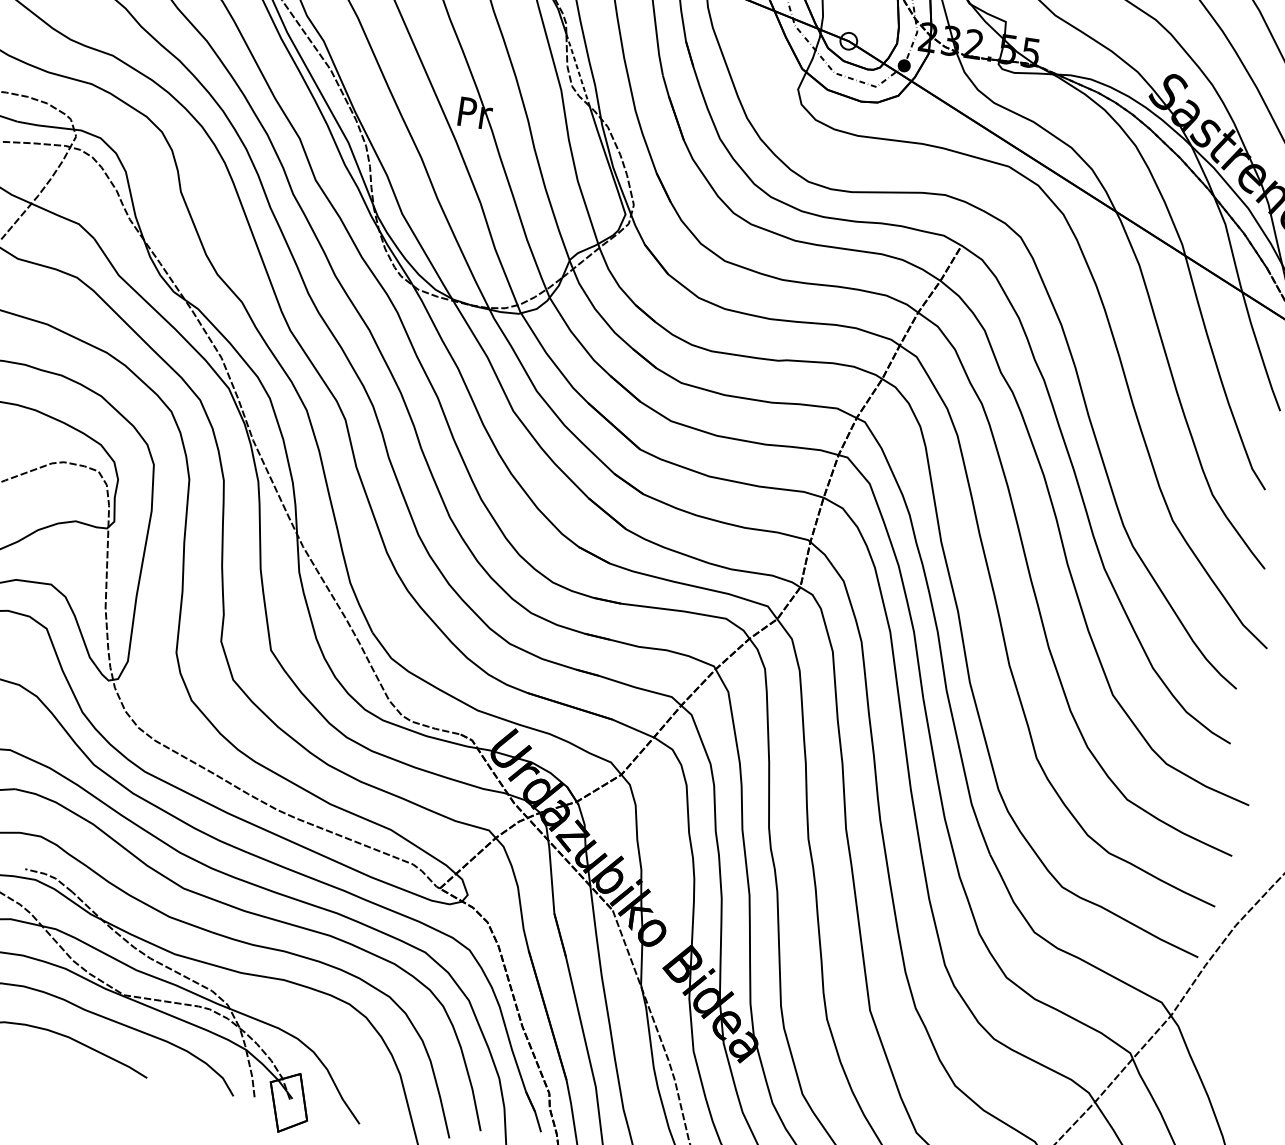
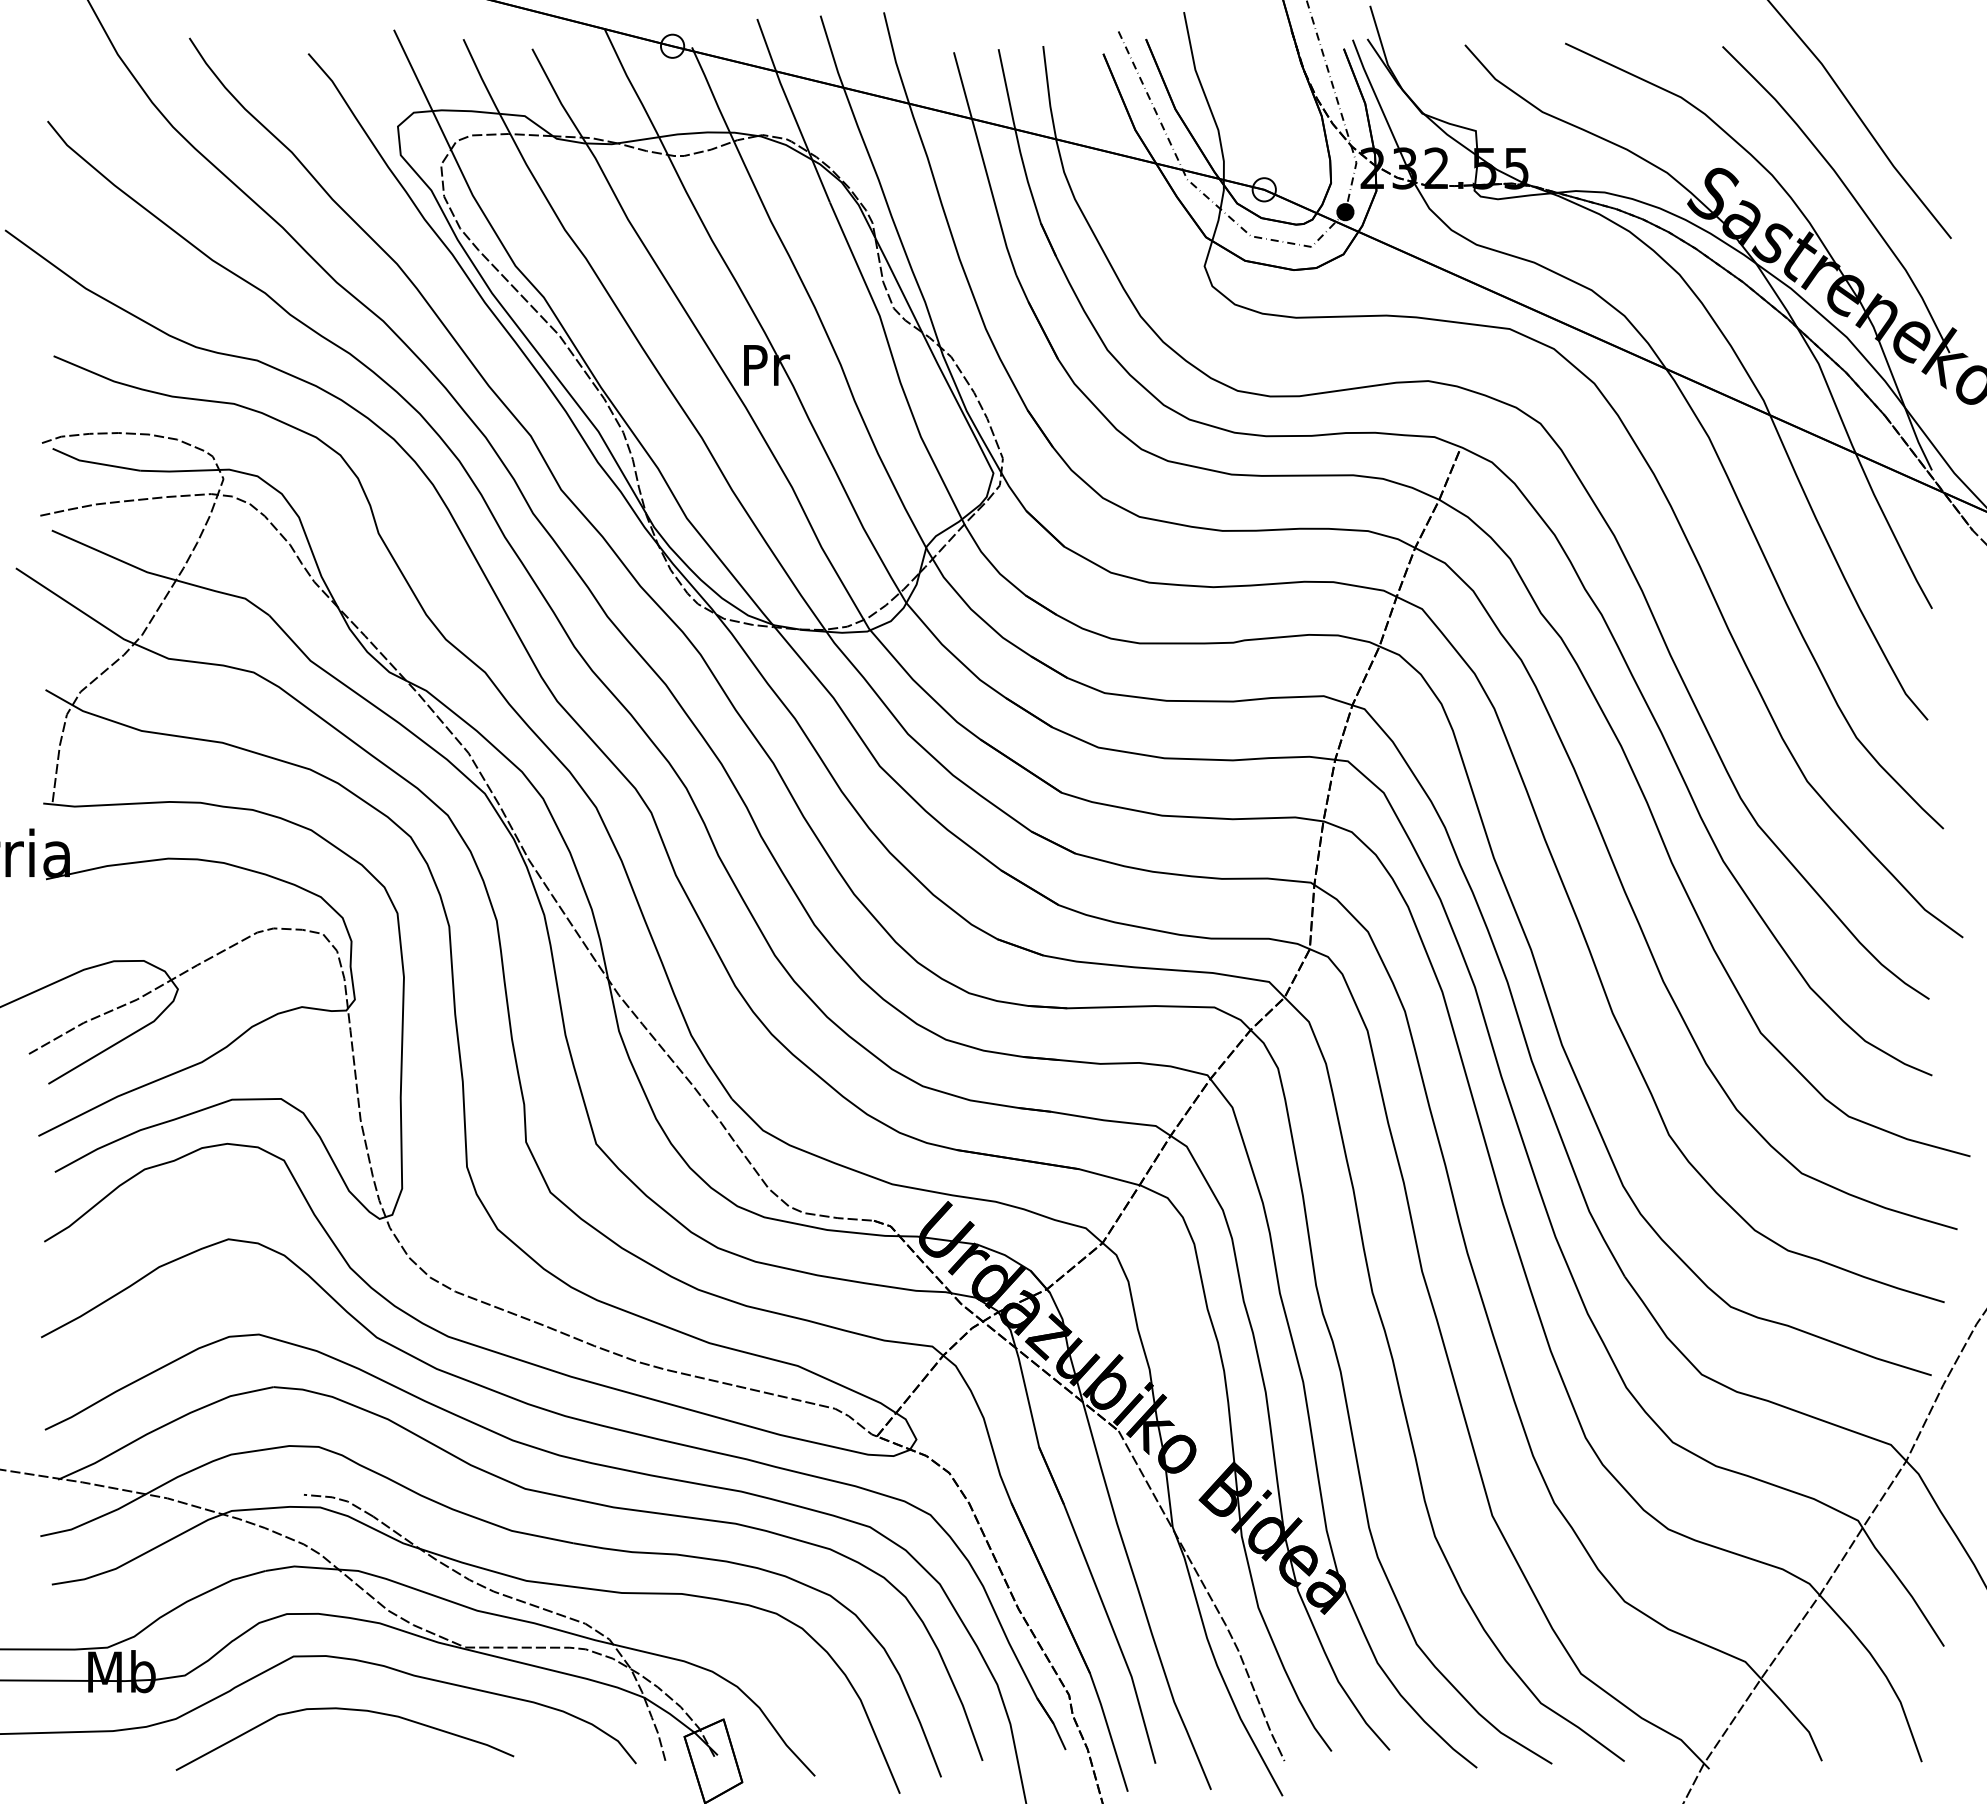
line: (577, 69) -> (898, 284), dashed -> solid

